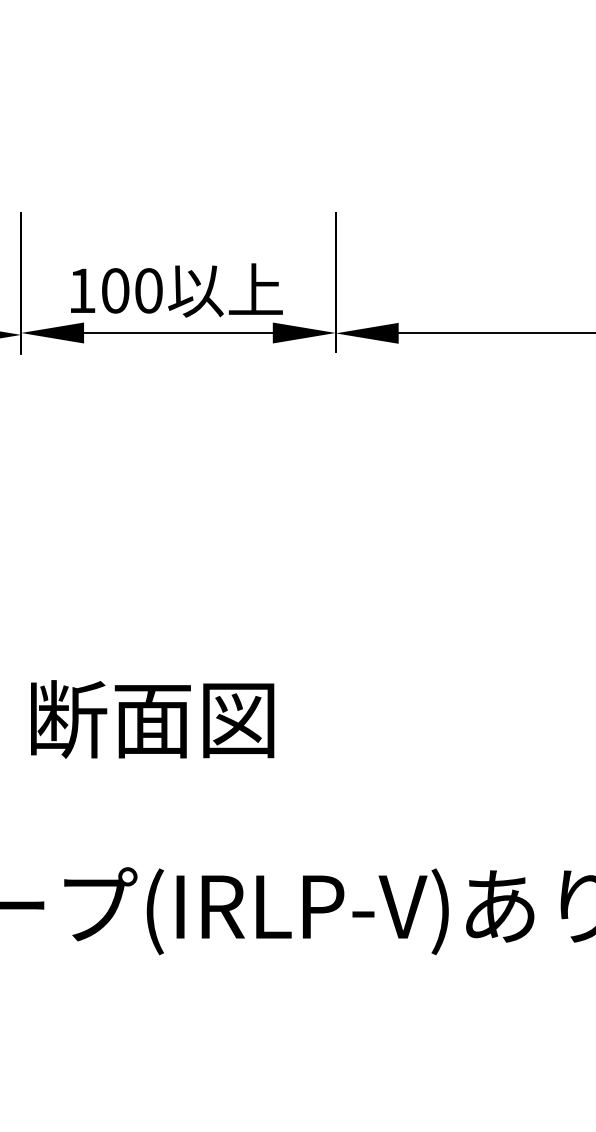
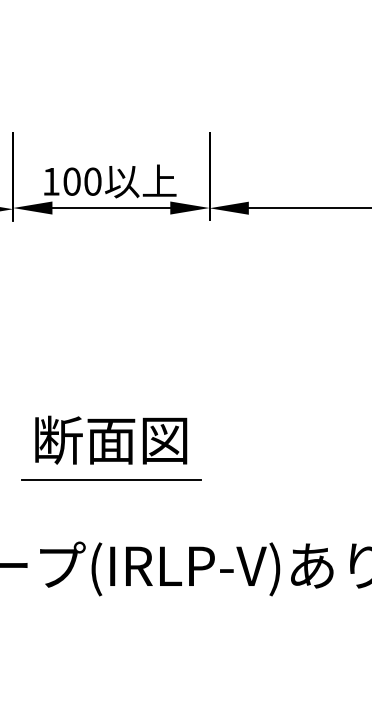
text: (153, 718) -> (111, 439), moved
line: (178, 769) -> (111, 480), added

